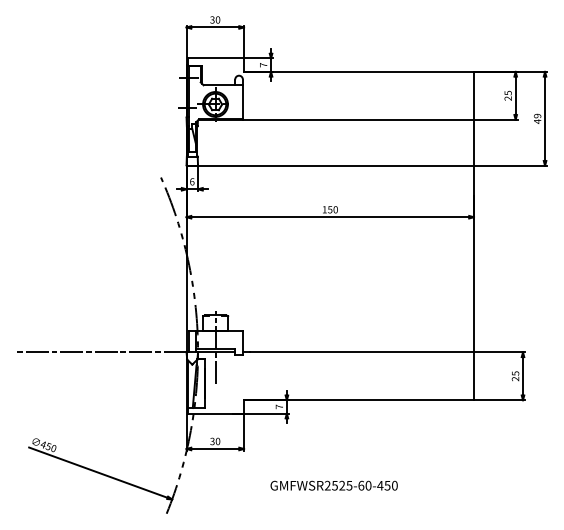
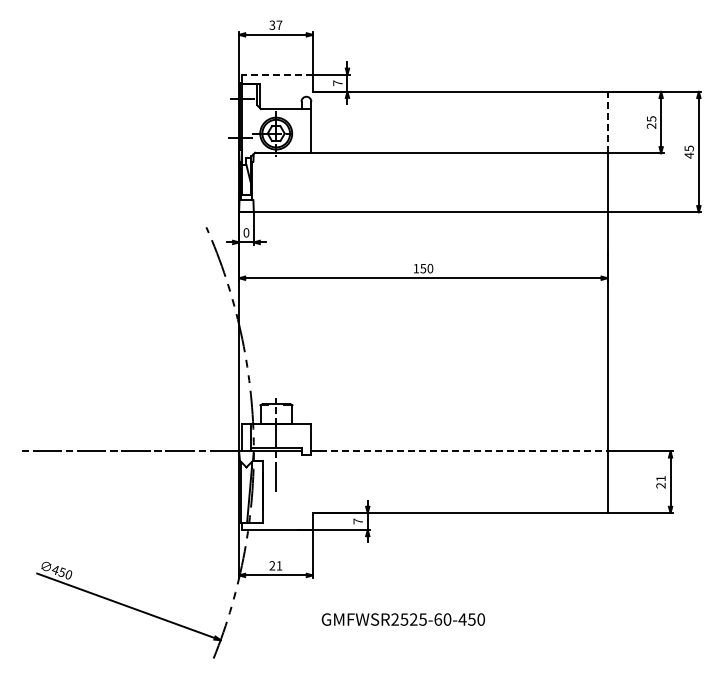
text: (218, 20) -> (279, 25), 30 -> 37
line: (216, 58) -> (277, 74), solid -> dashed
line: (473, 95) -> (607, 122), solid -> dashed
text: (536, 116) -> (688, 148), 49 -> 45
text: (192, 181) -> (246, 232), 6 -> 0
line: (361, 352) -> (463, 451), solid -> dashed
text: (515, 373) -> (660, 478), 25 -> 21
text: (214, 441) -> (275, 565), 30 -> 21
text: (333, 485) -> (402, 619), moved

